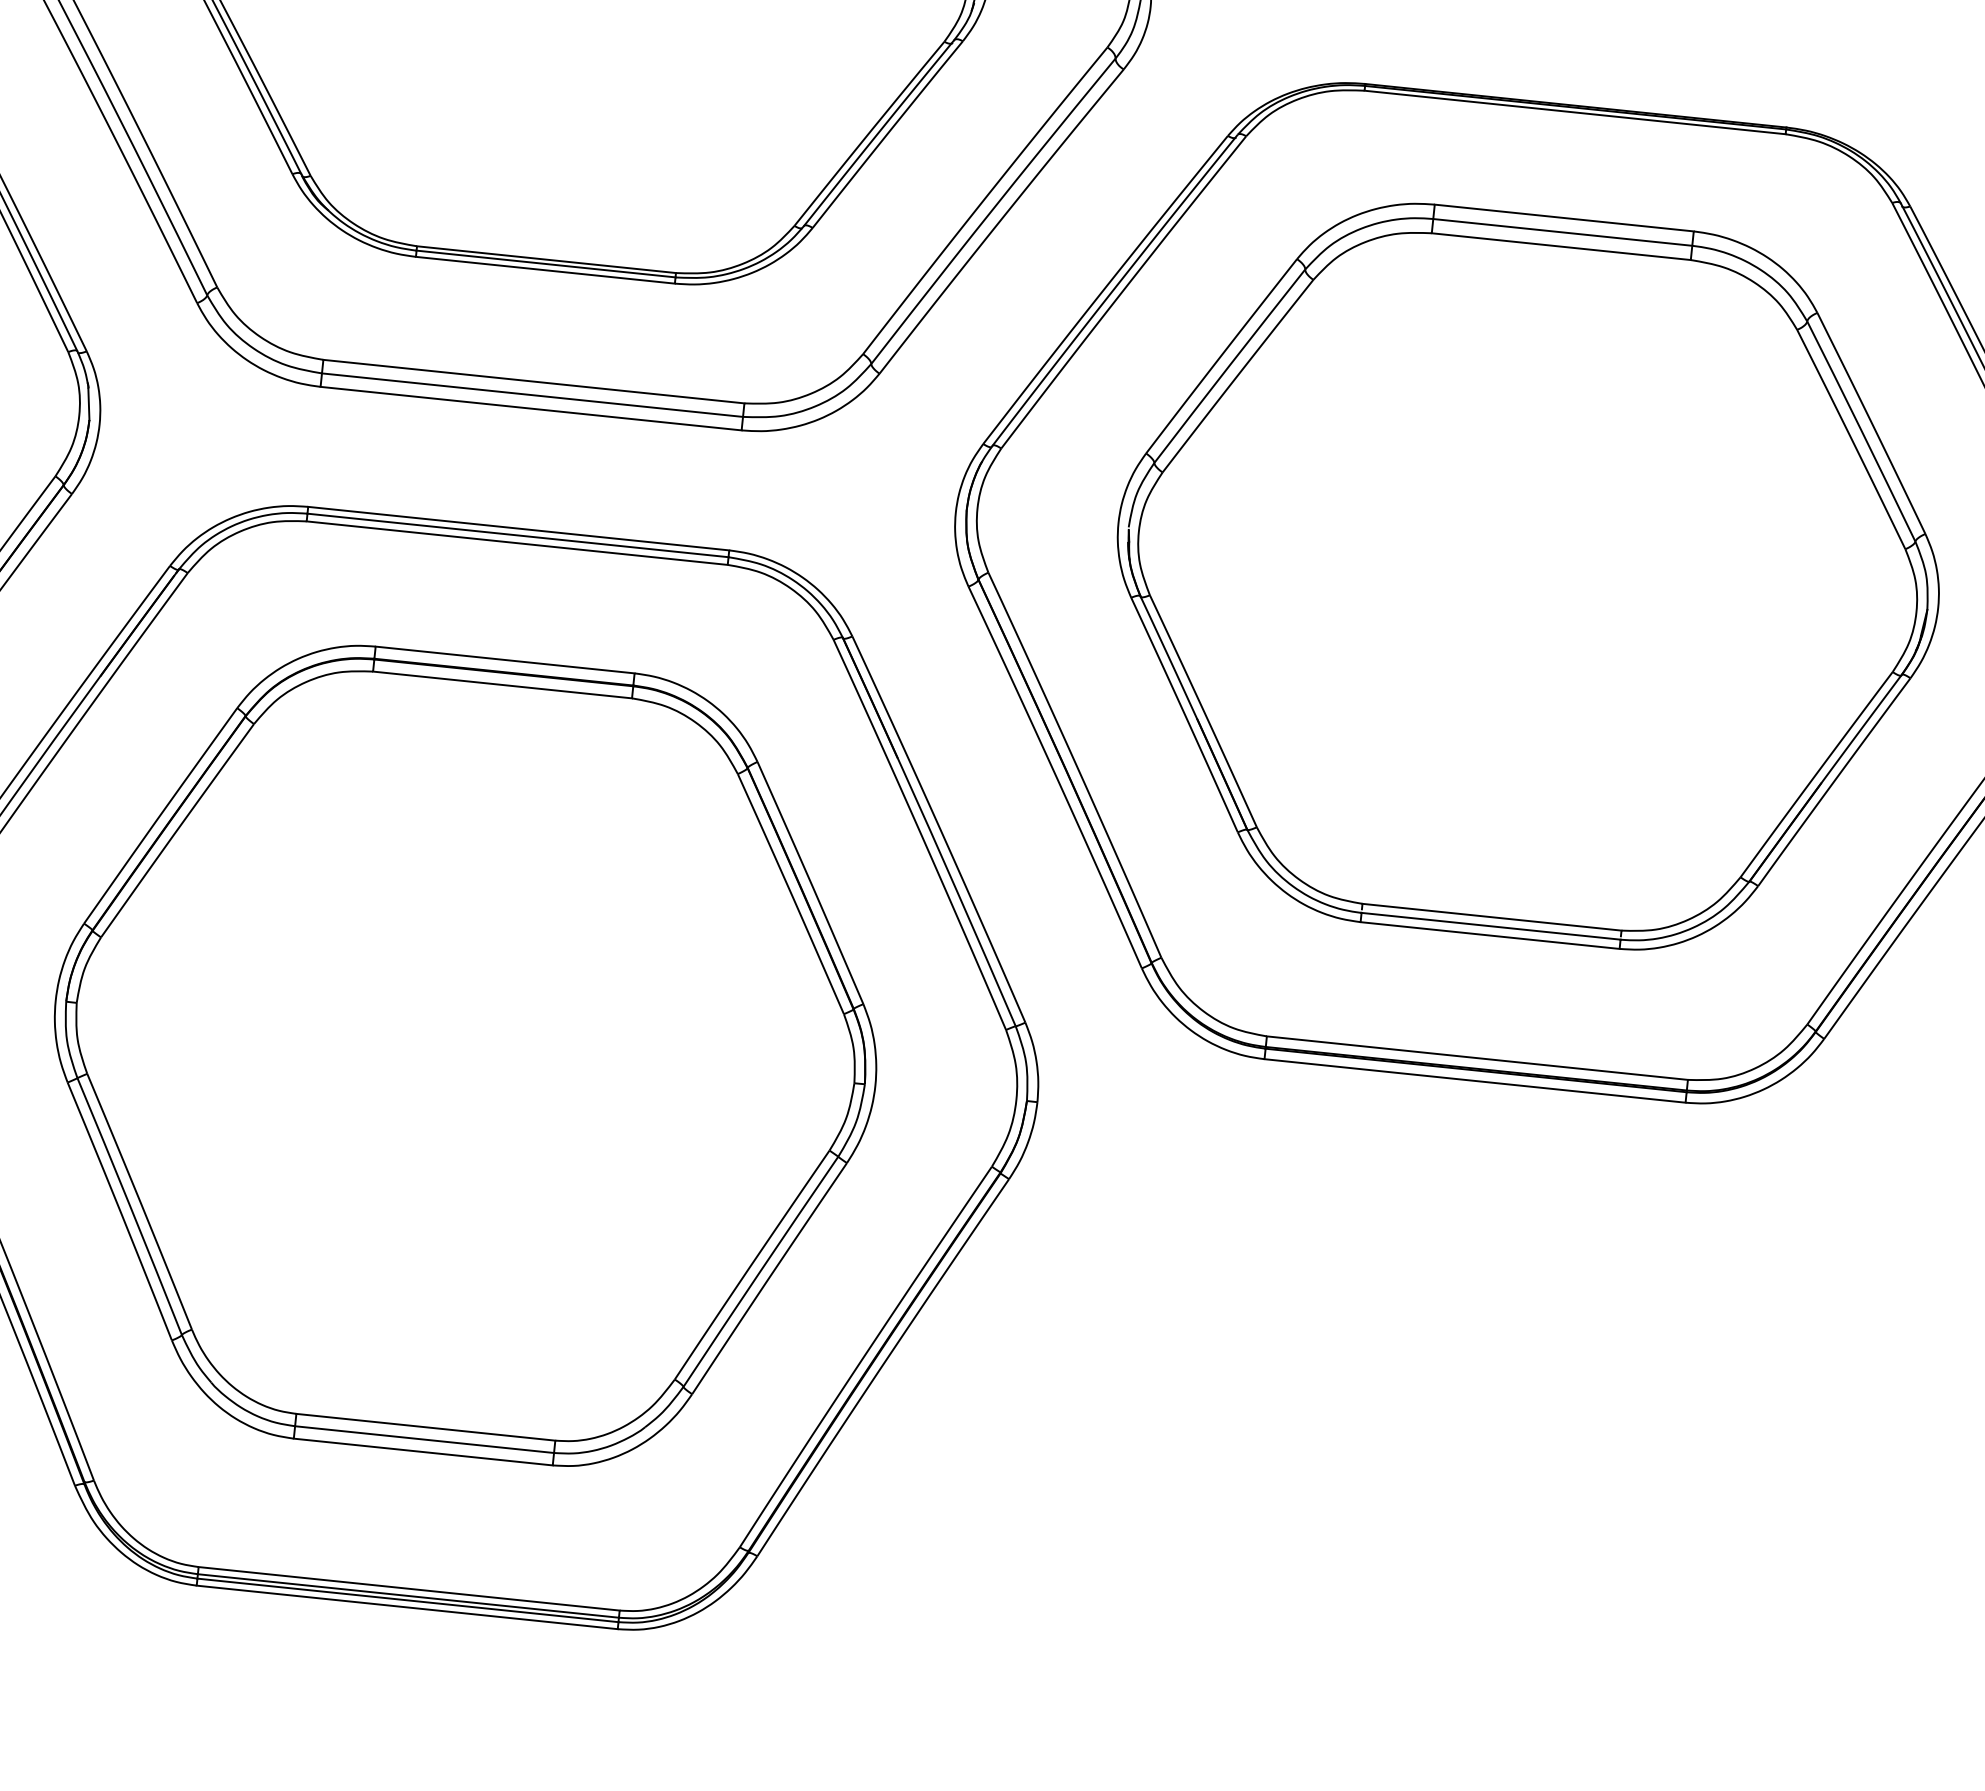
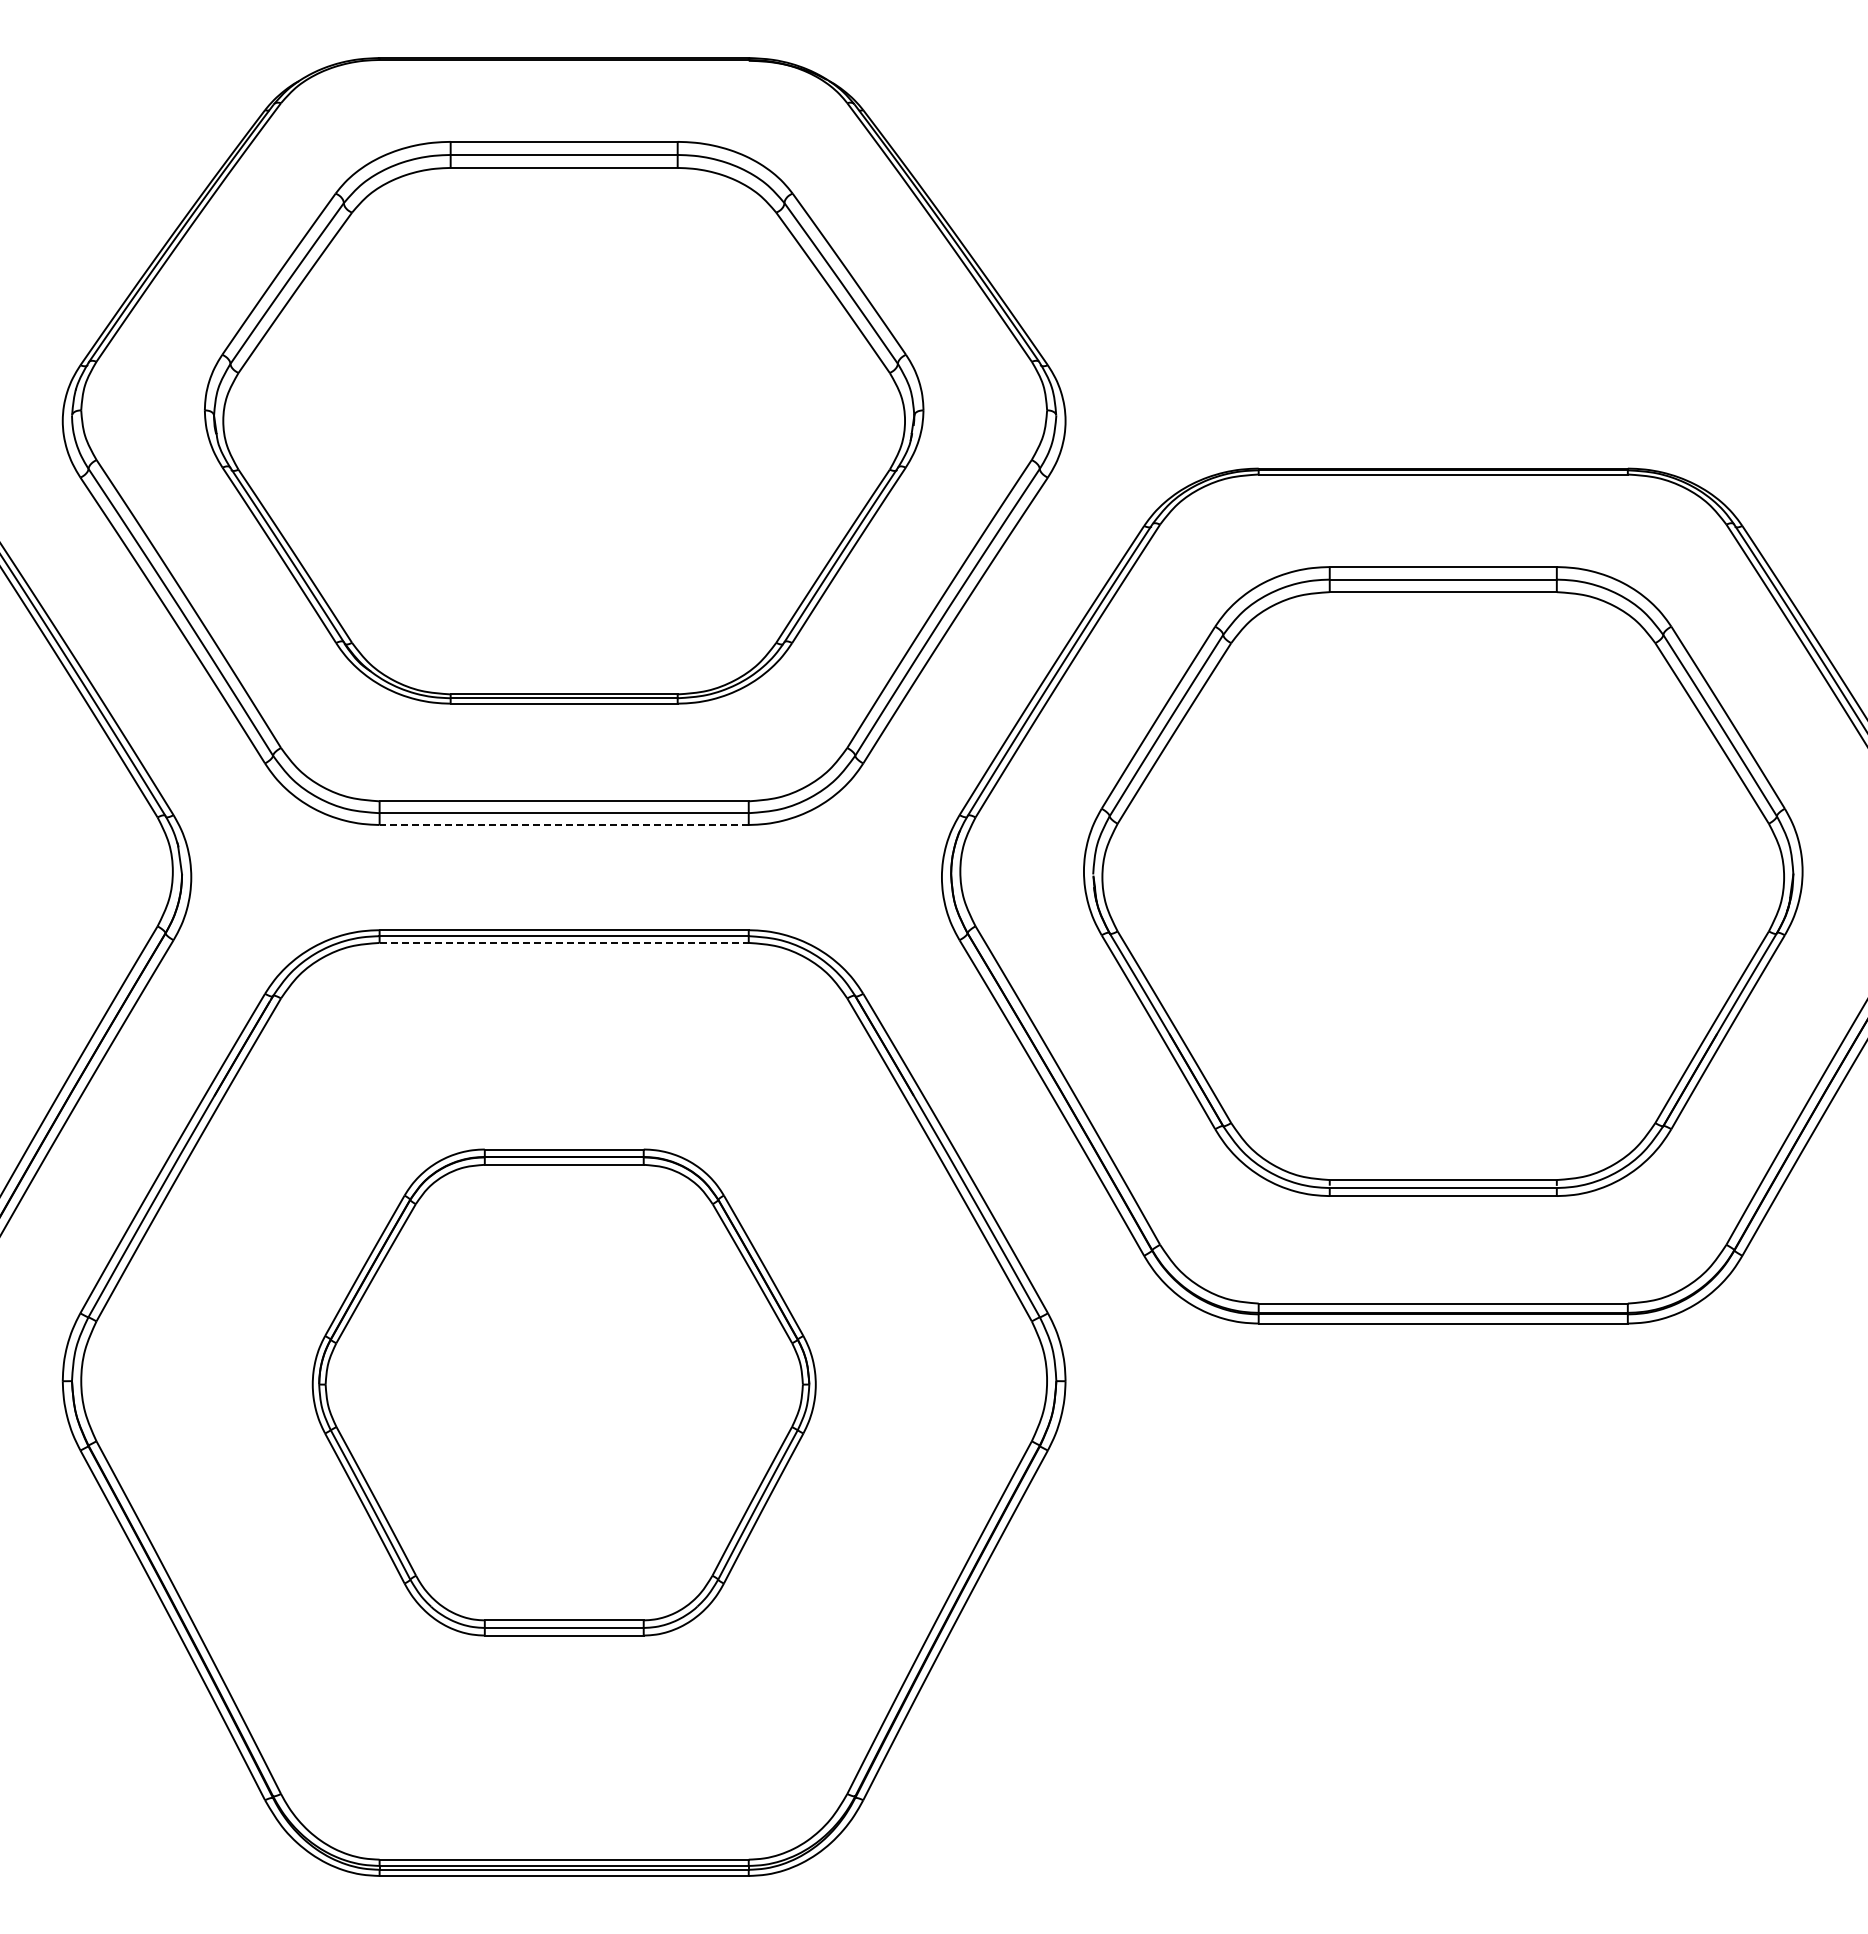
line: (531, 409) -> (564, 825), solid -> dashed
line: (517, 542) -> (564, 942), solid -> dashed
part: (464, 1055) -> (564, 1392), size x0.7

